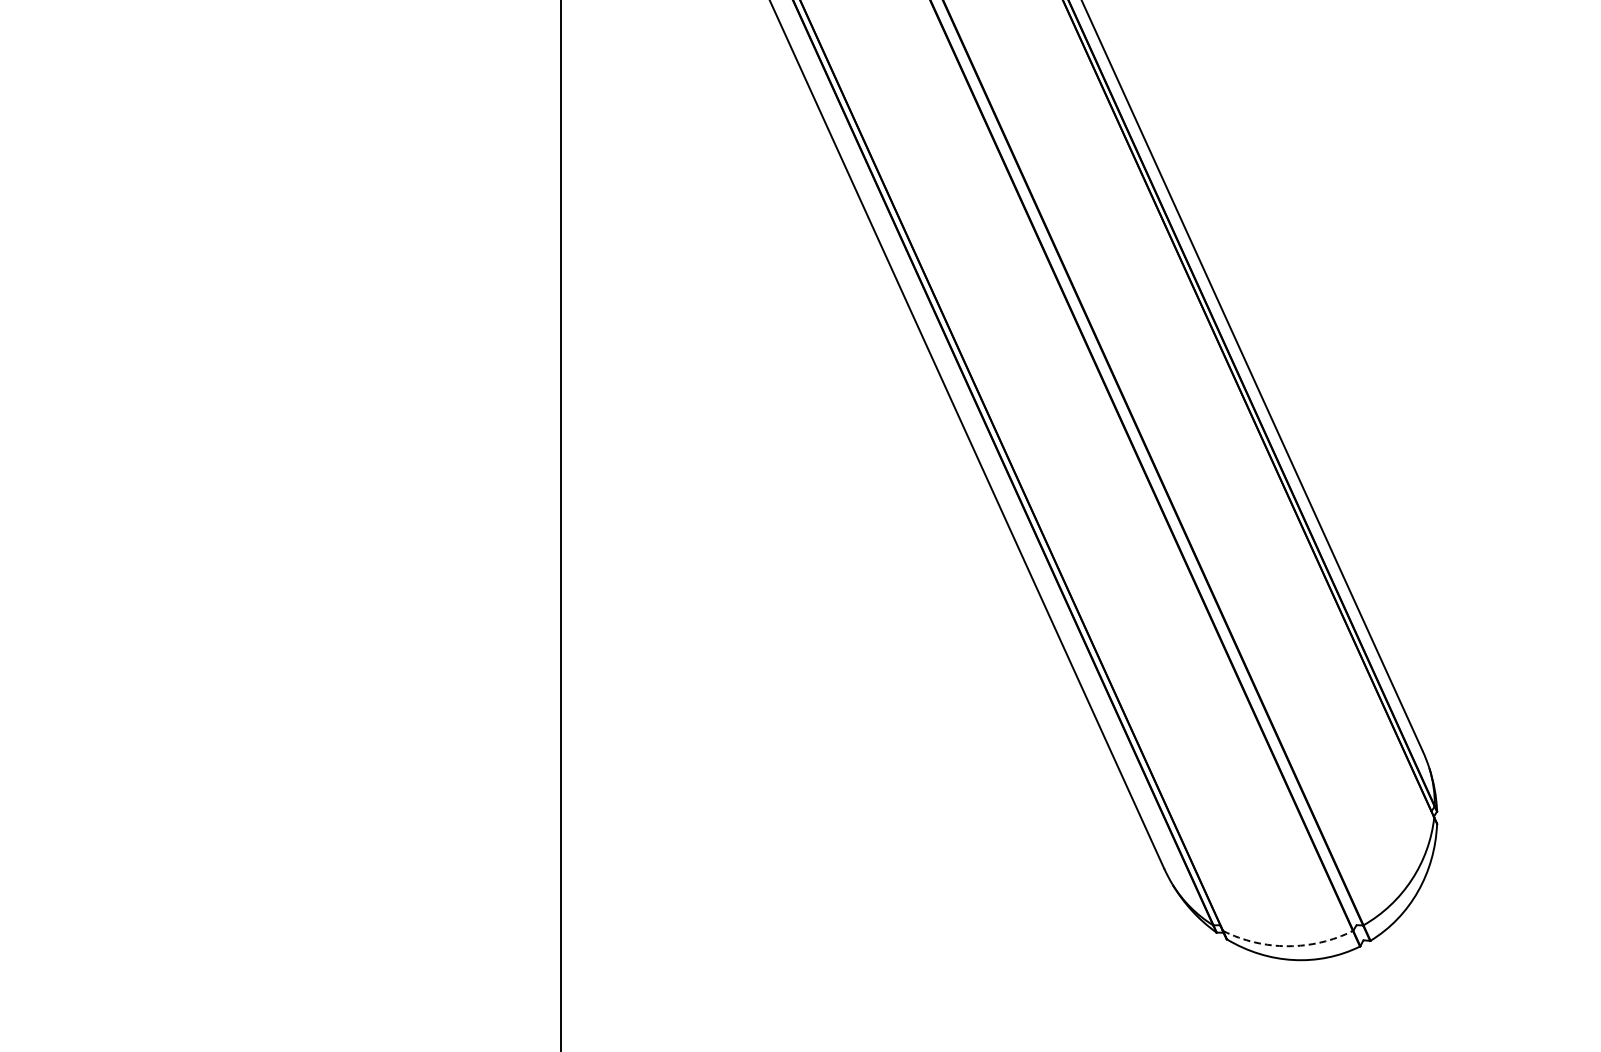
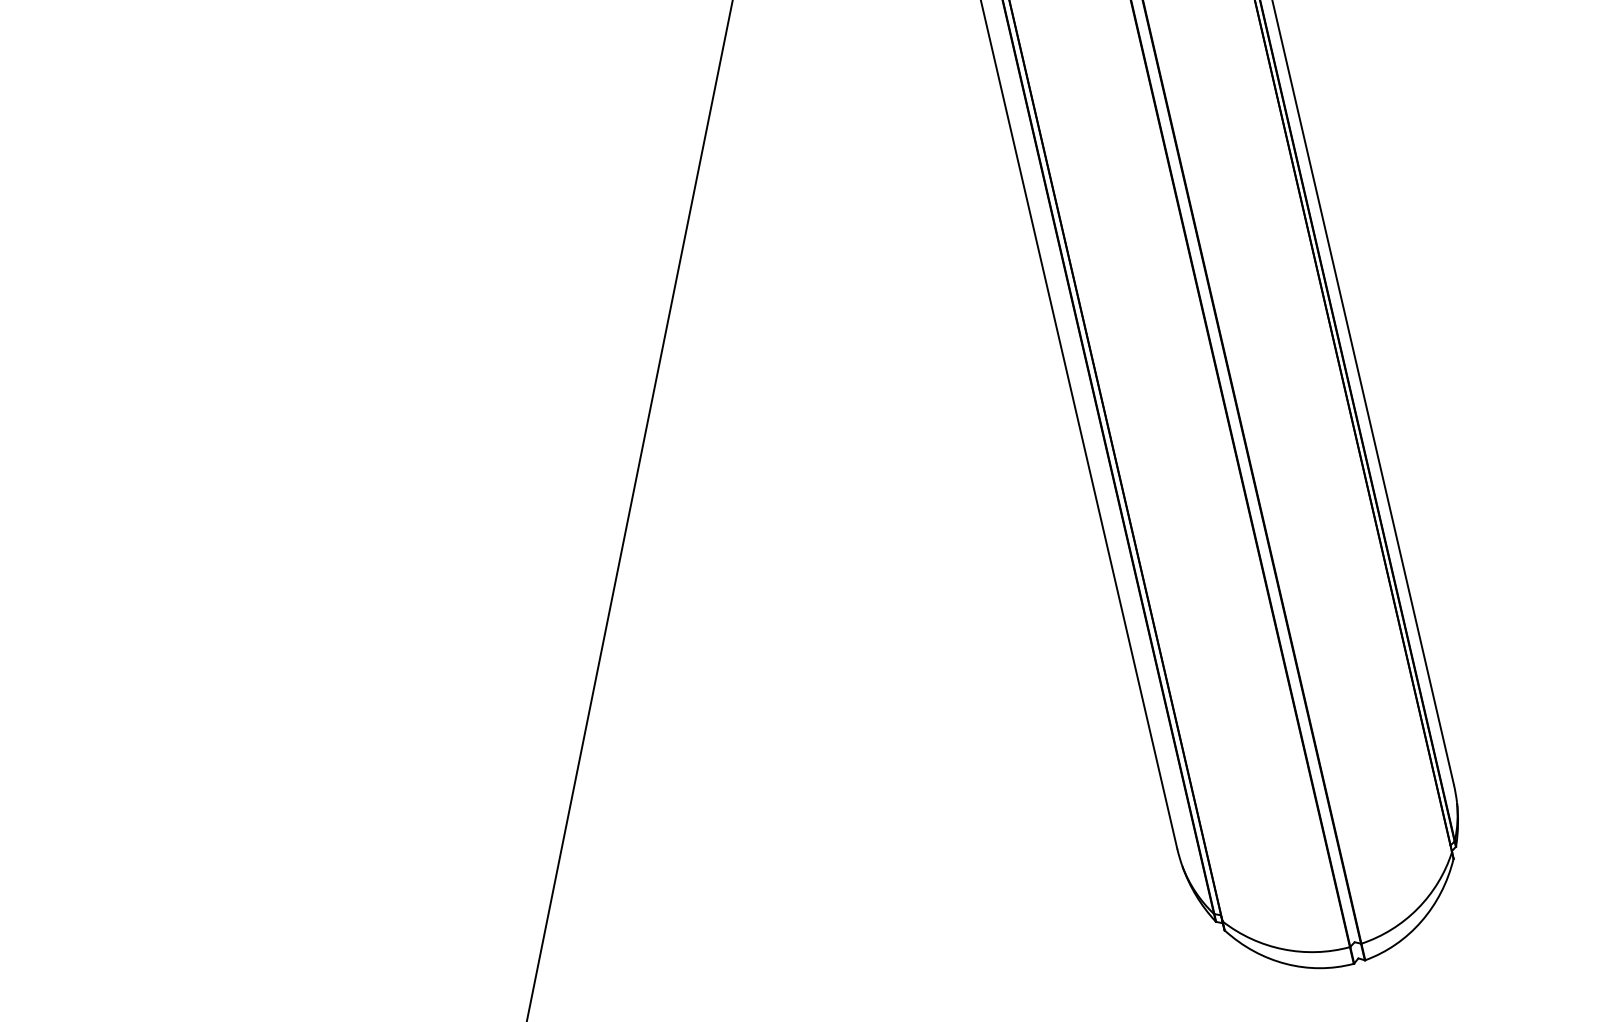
arc: (1288, 946) -> (1283, 949), dashed -> solid

